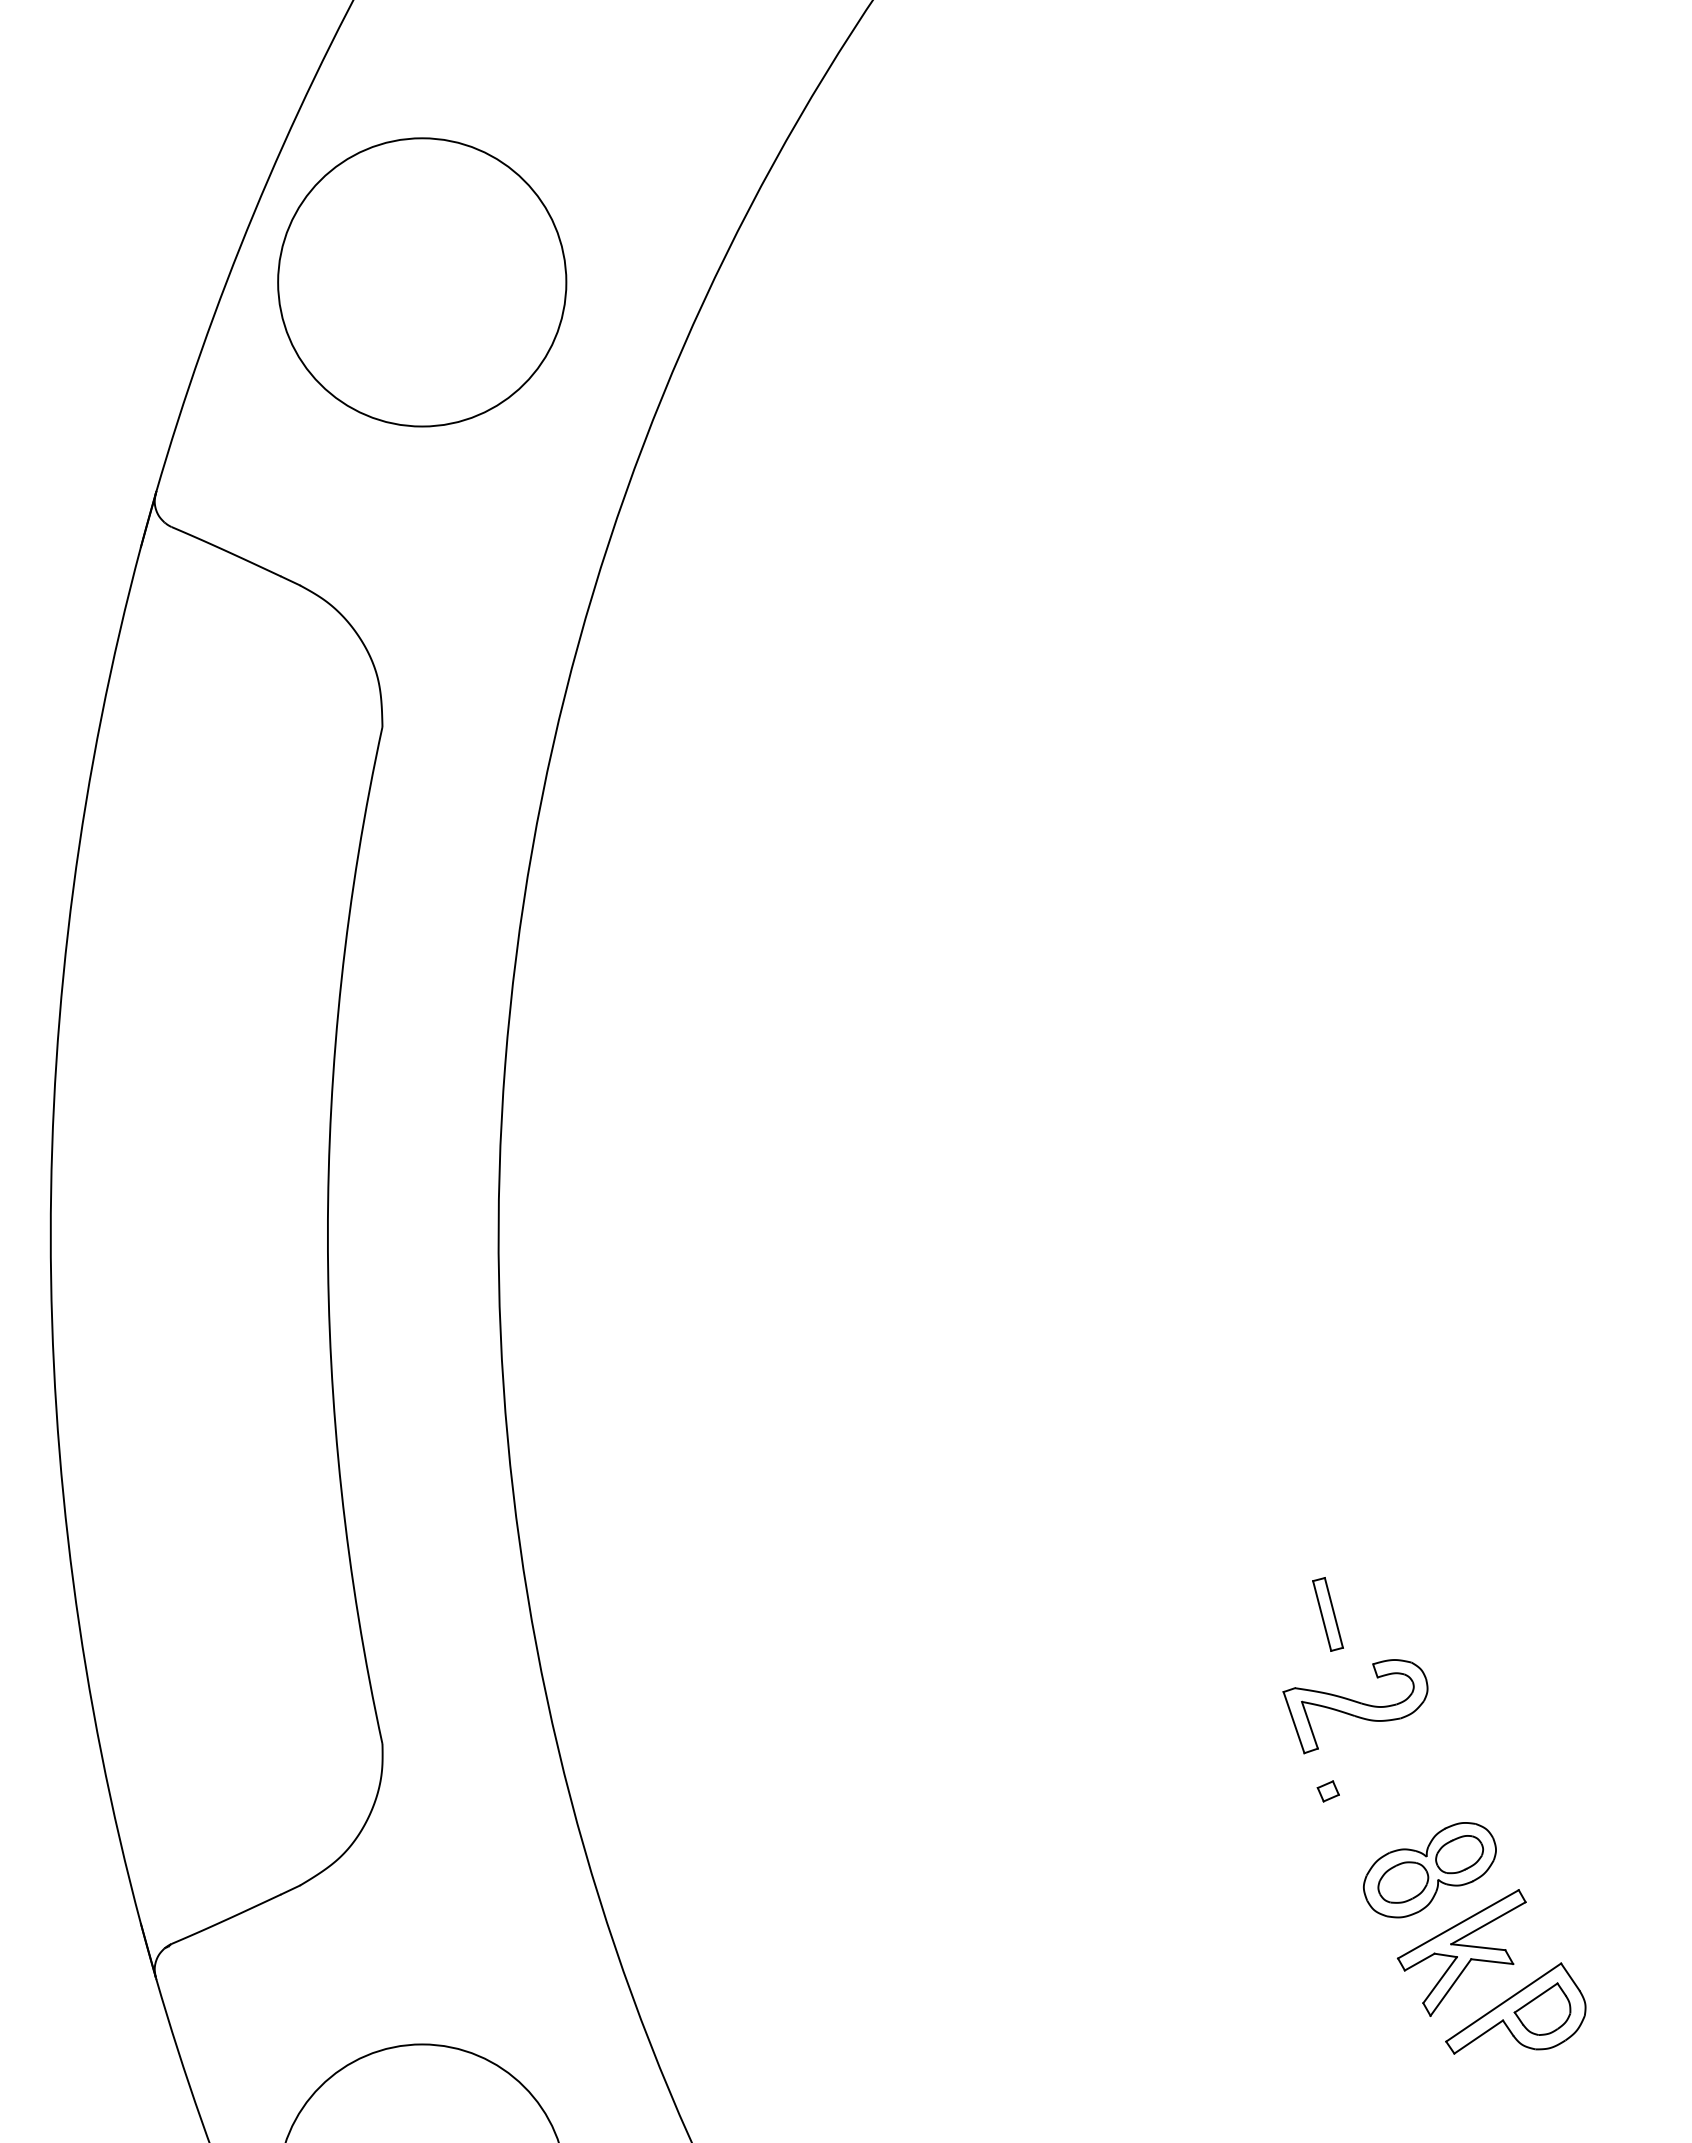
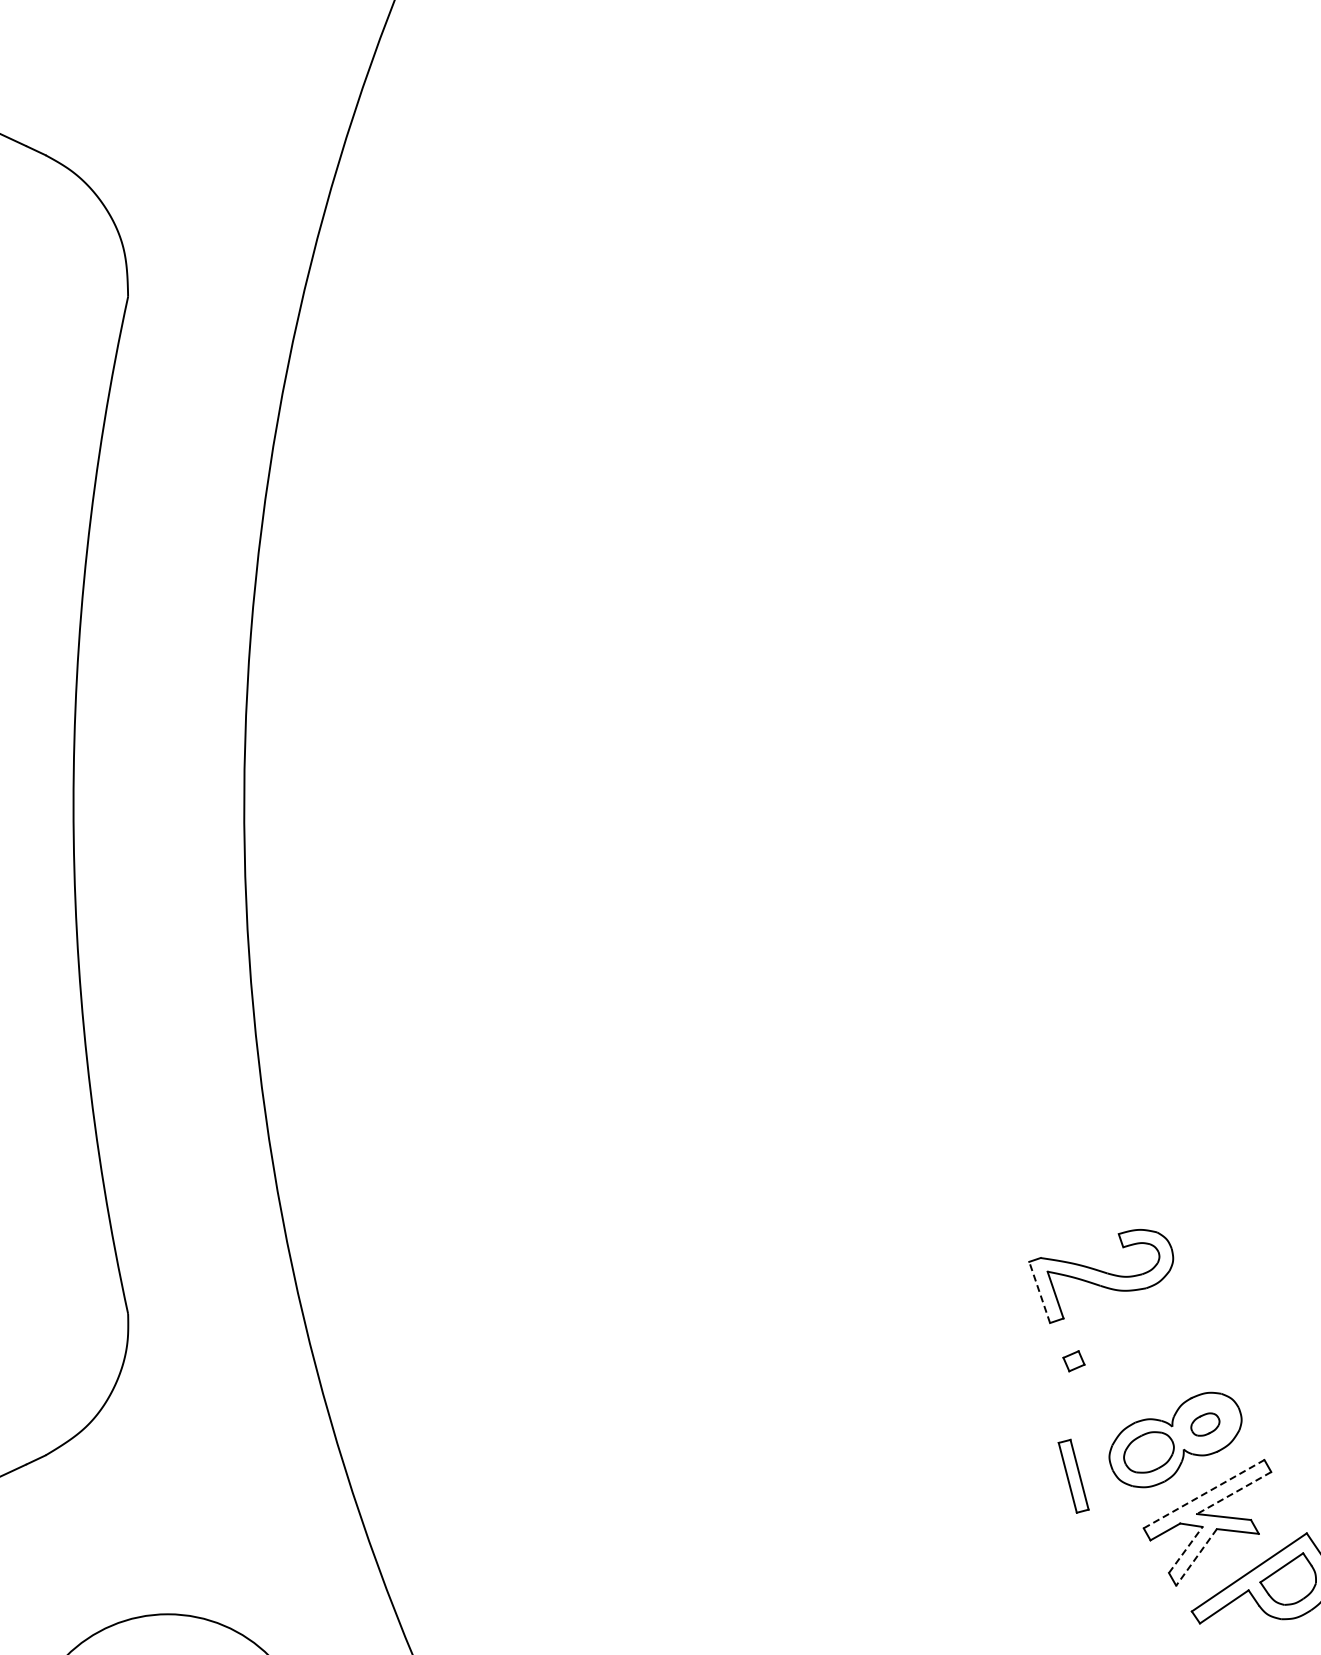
part: (1327, 1614) -> (1073, 1476), moved
line: (1293, 1722) -> (1039, 1292), solid -> dashed
part: (1459, 1854) -> (1205, 1424), size x0.6
line: (1488, 1923) -> (1234, 1493), solid -> dashed
line: (1458, 1924) -> (1204, 1494), solid -> dashed
line: (1440, 1980) -> (1186, 1550), solid -> dashed
line: (1450, 1987) -> (1196, 1557), solid -> dashed

